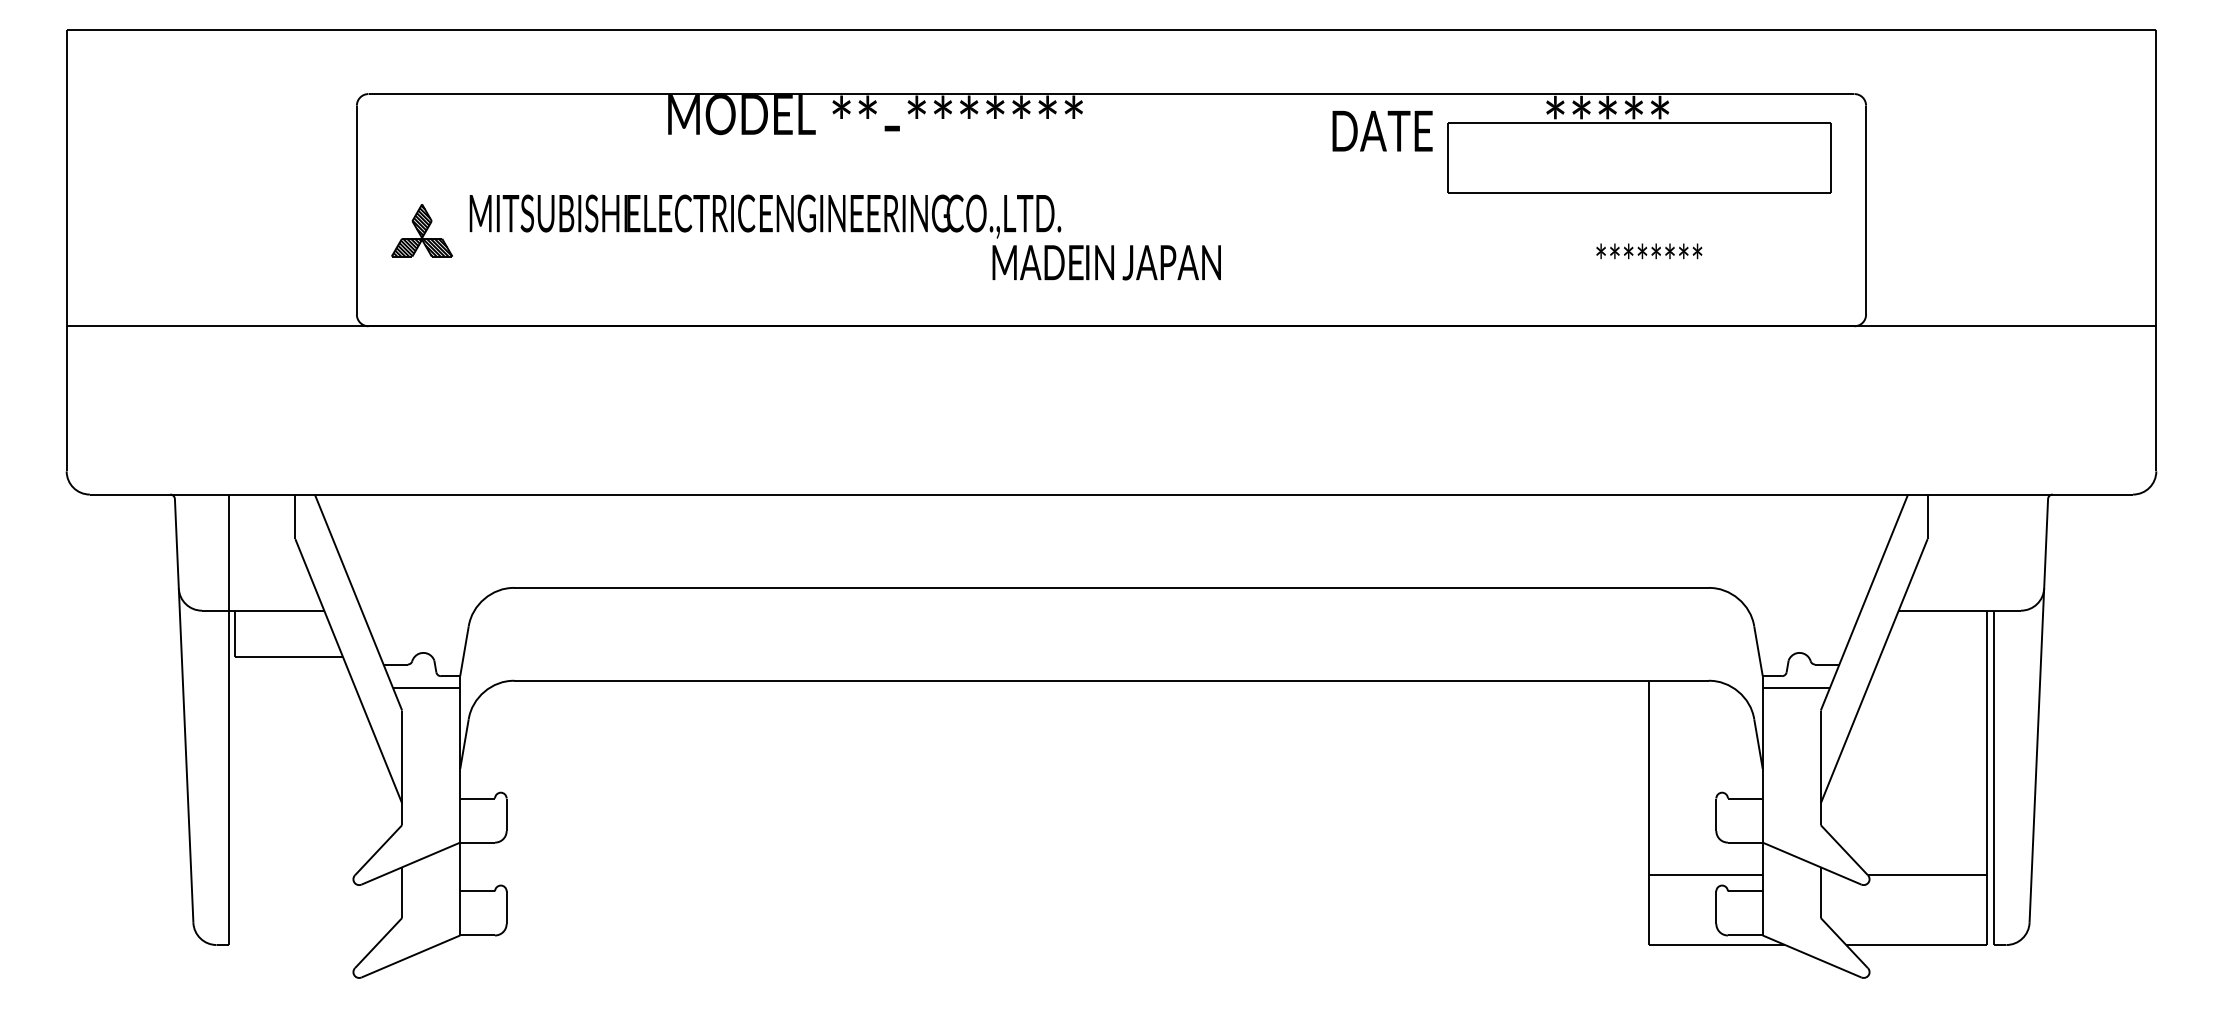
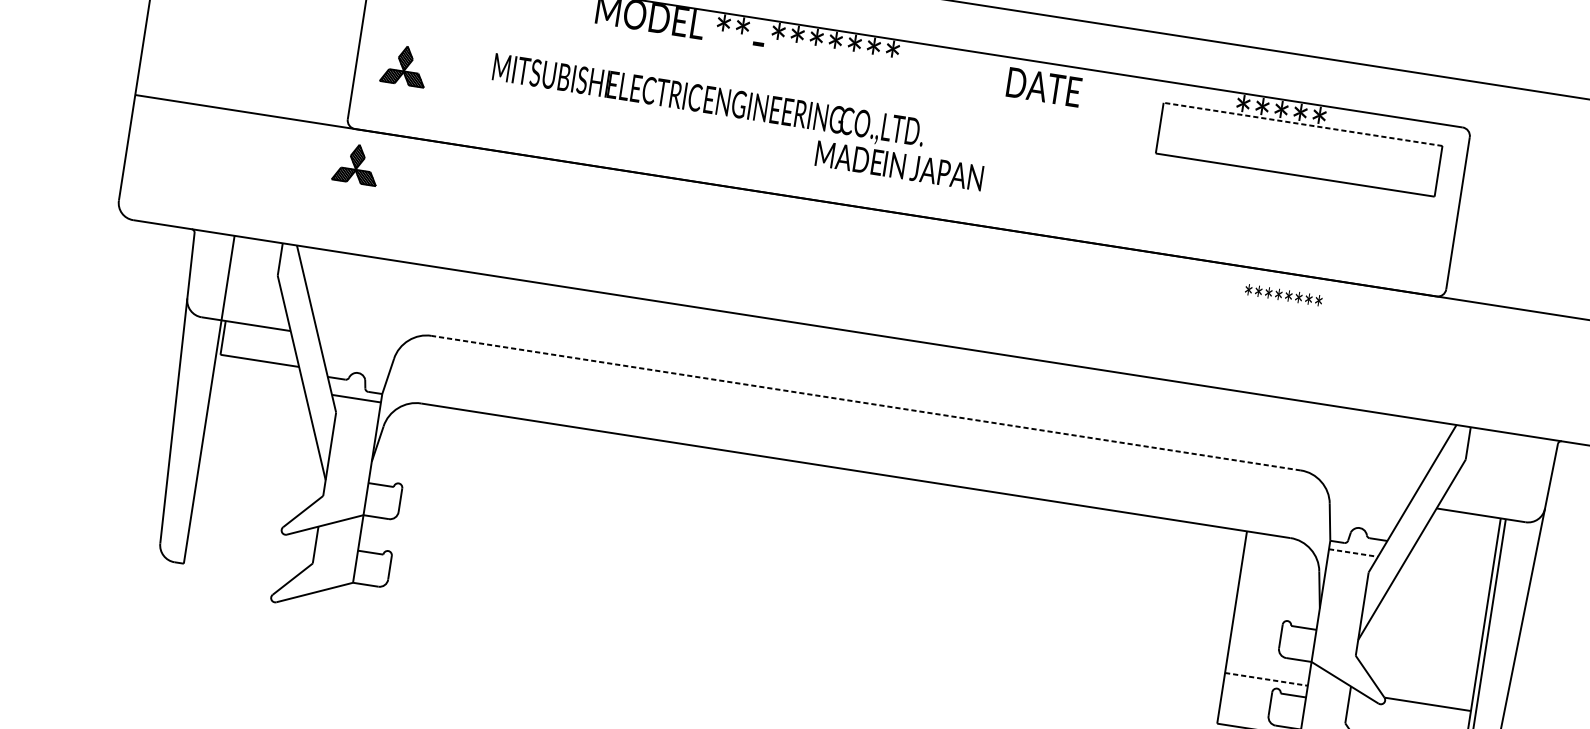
line: (1639, 123) -> (1302, 124), solid -> dashed
text: (1382, 131) -> (1044, 87), moved
text: (765, 216) -> (708, 101), moved
text: (1649, 251) -> (1283, 295), moved
part: (377, 372) -> (356, 163), added
line: (1111, 587) -> (866, 402), solid -> dashed
line: (1796, 687) -> (1353, 552), solid -> dashed
line: (1705, 875) -> (1266, 679), solid -> dashed

